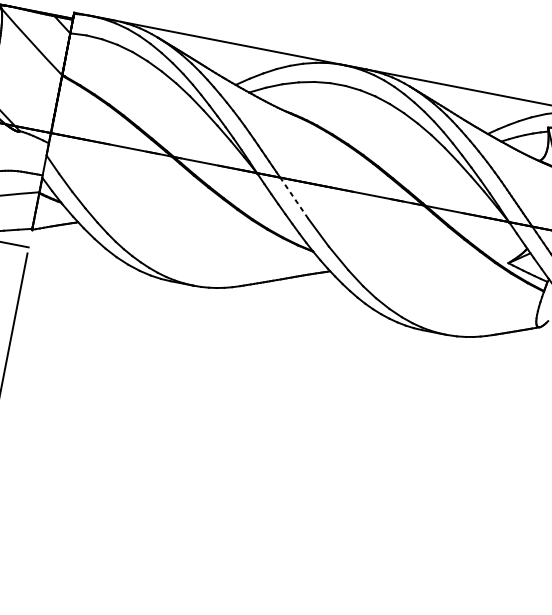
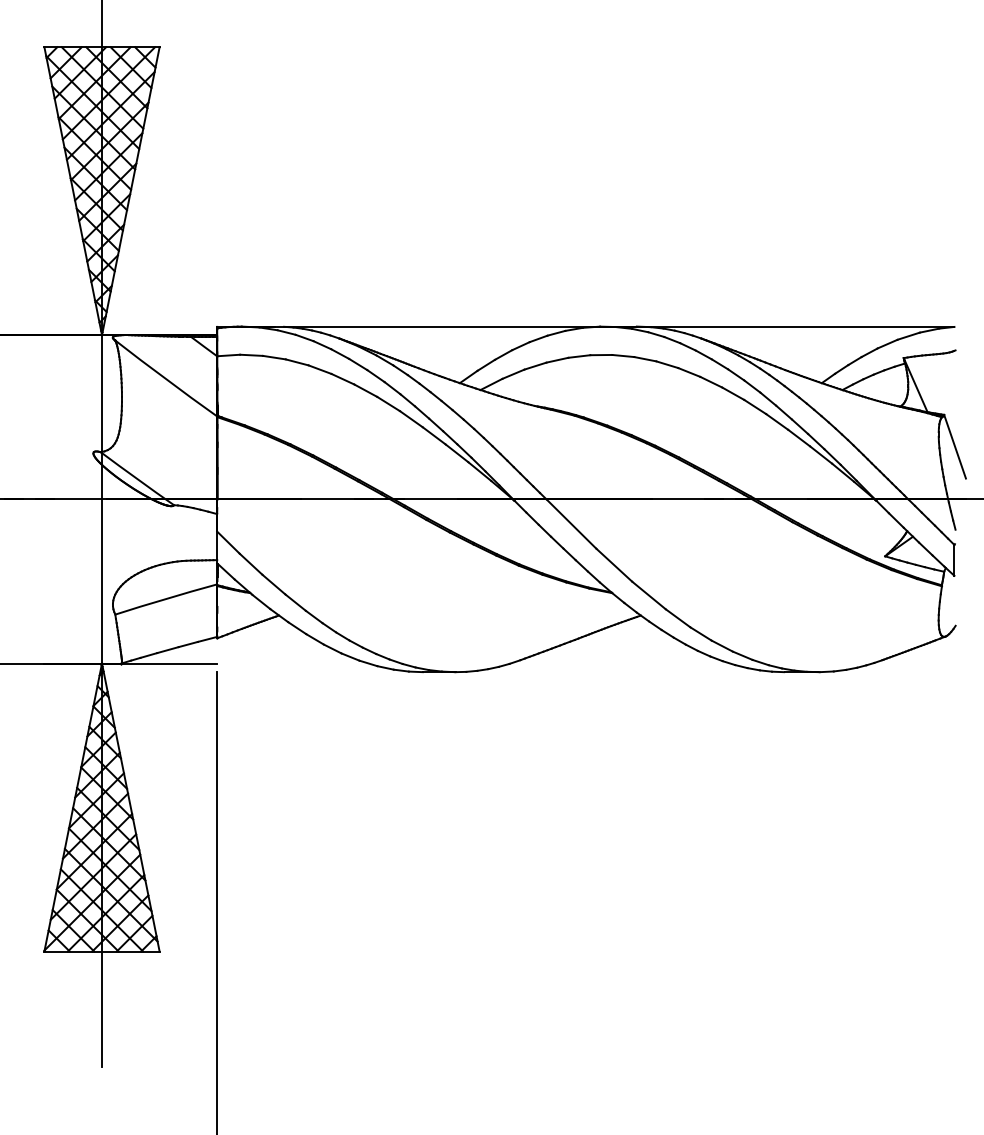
line: (294, 197) -> (571, 523), dashed -> solid

